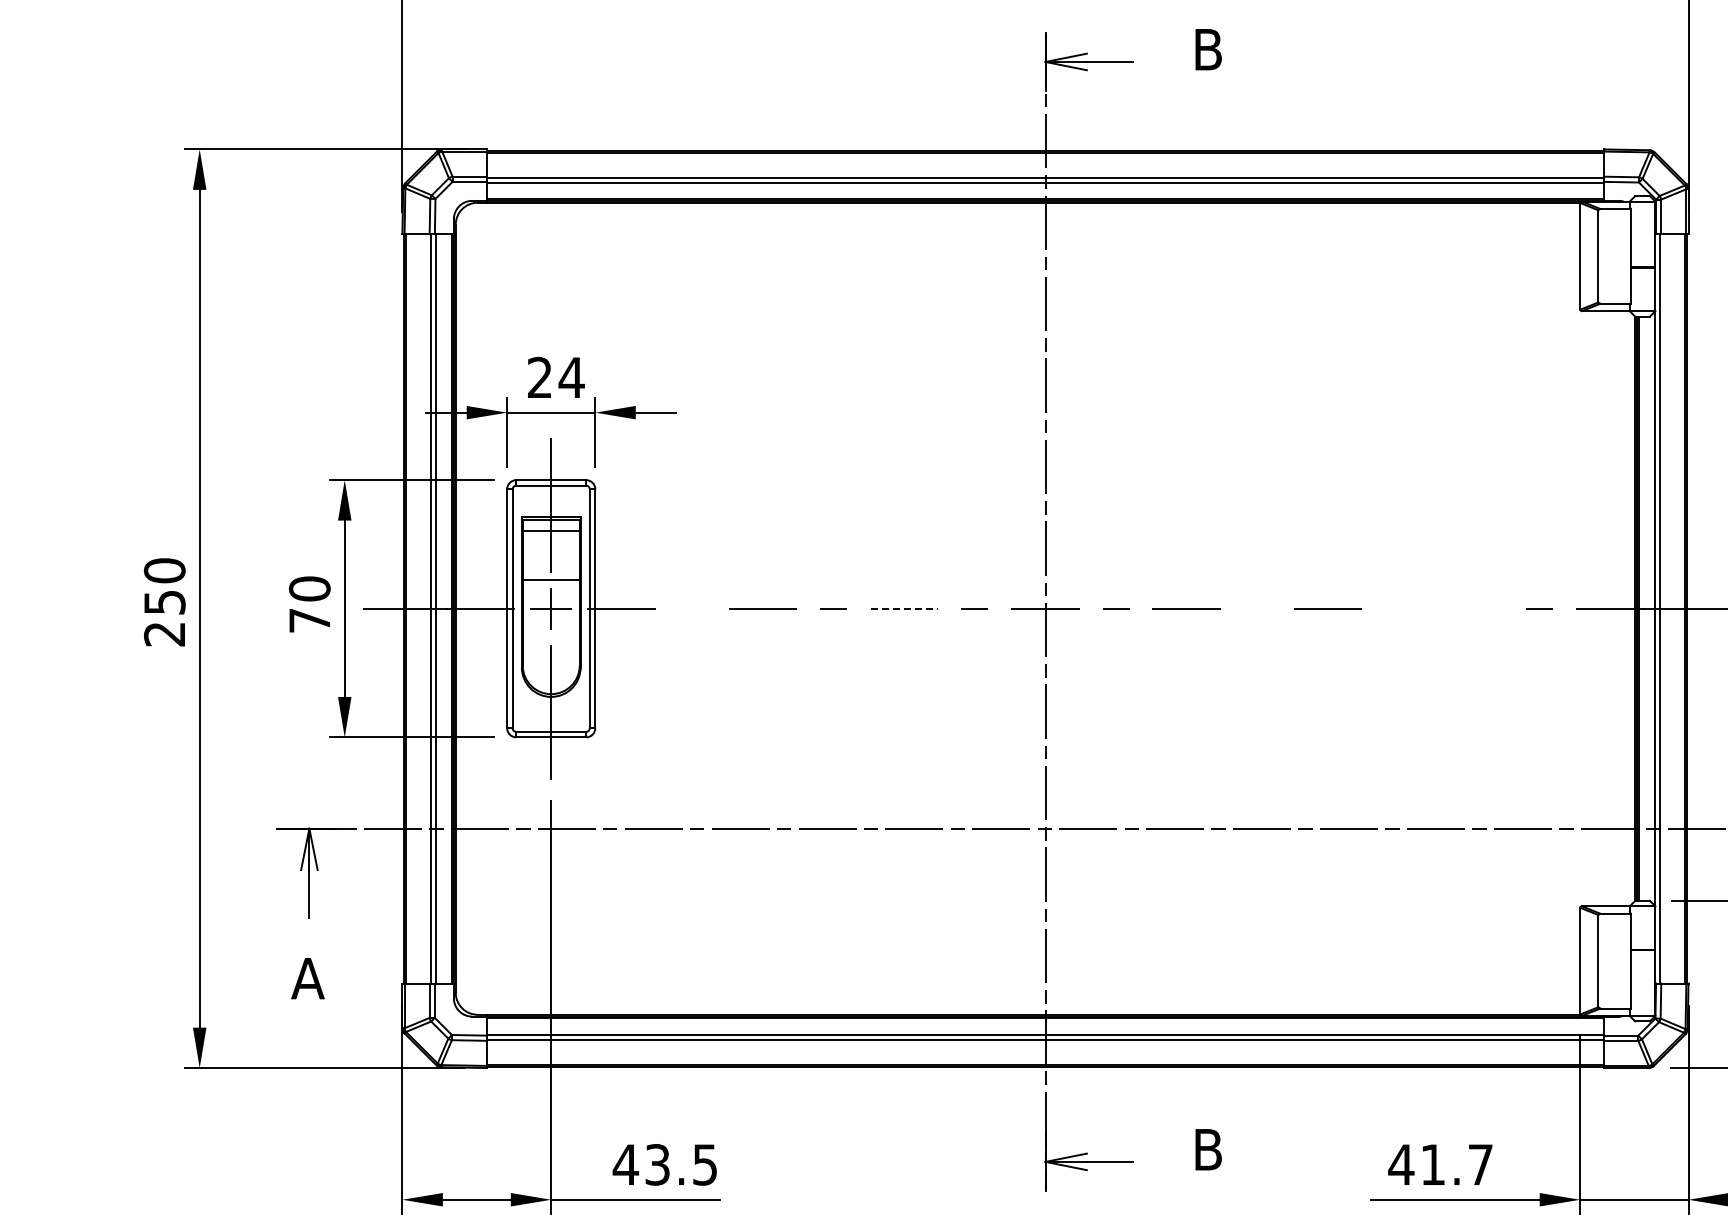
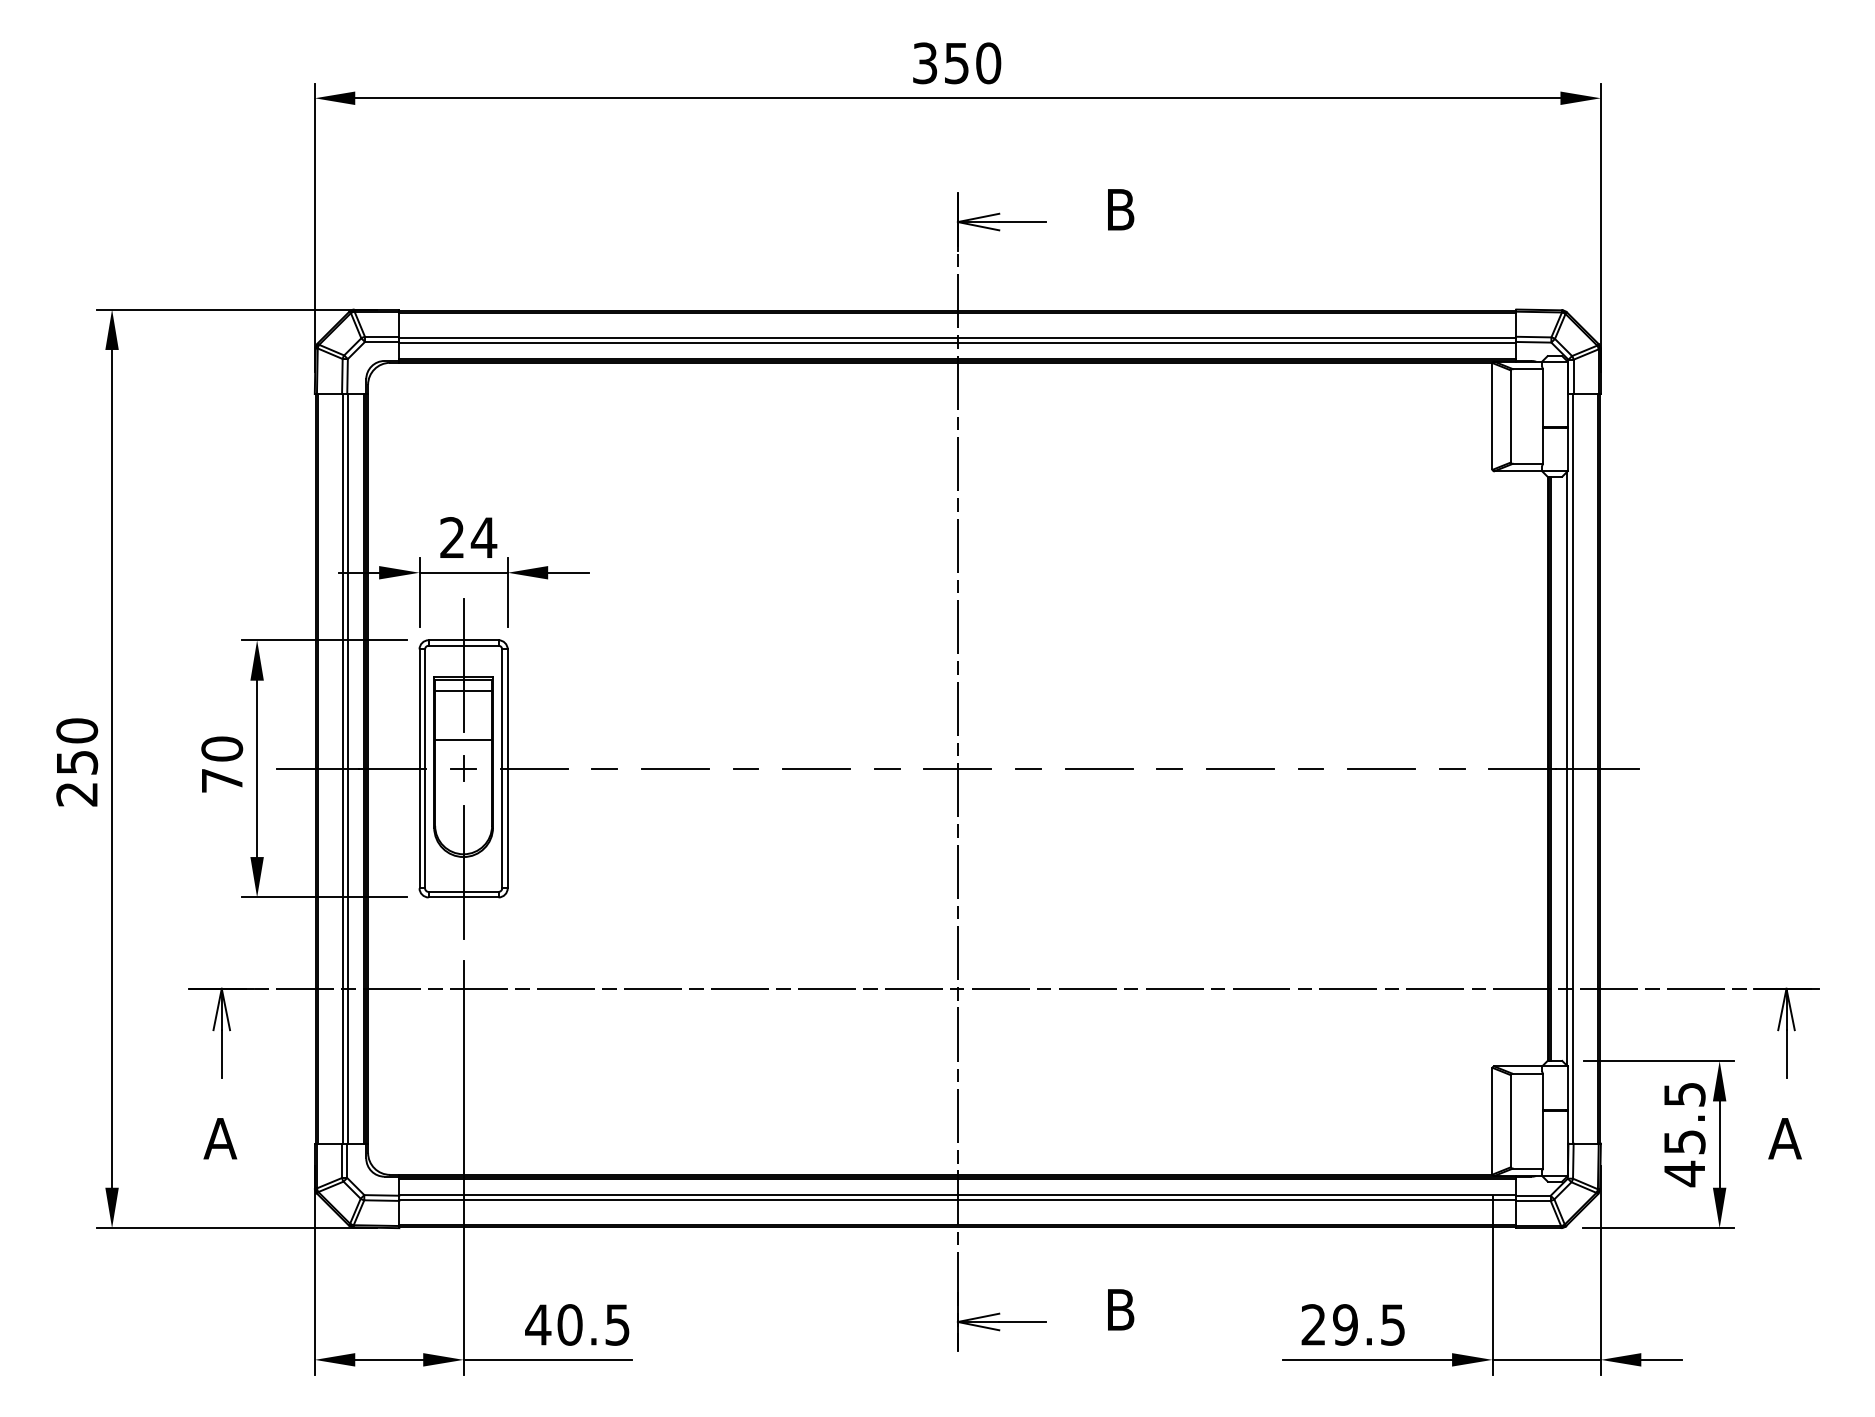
part: (551, 608) -> (463, 768), size x0.62
line: (692, 608) -> (604, 768), added
line: (905, 608) -> (817, 768), dashed -> solid
line: (1257, 608) -> (1169, 768), added
line: (1398, 608) -> (1310, 768), added
line: (1469, 608) -> (1381, 768), added
text: (657, 1164) -> (569, 1324), 43.5 -> 40.5
text: (1440, 1164) -> (1352, 1324), 41.7 -> 29.5

